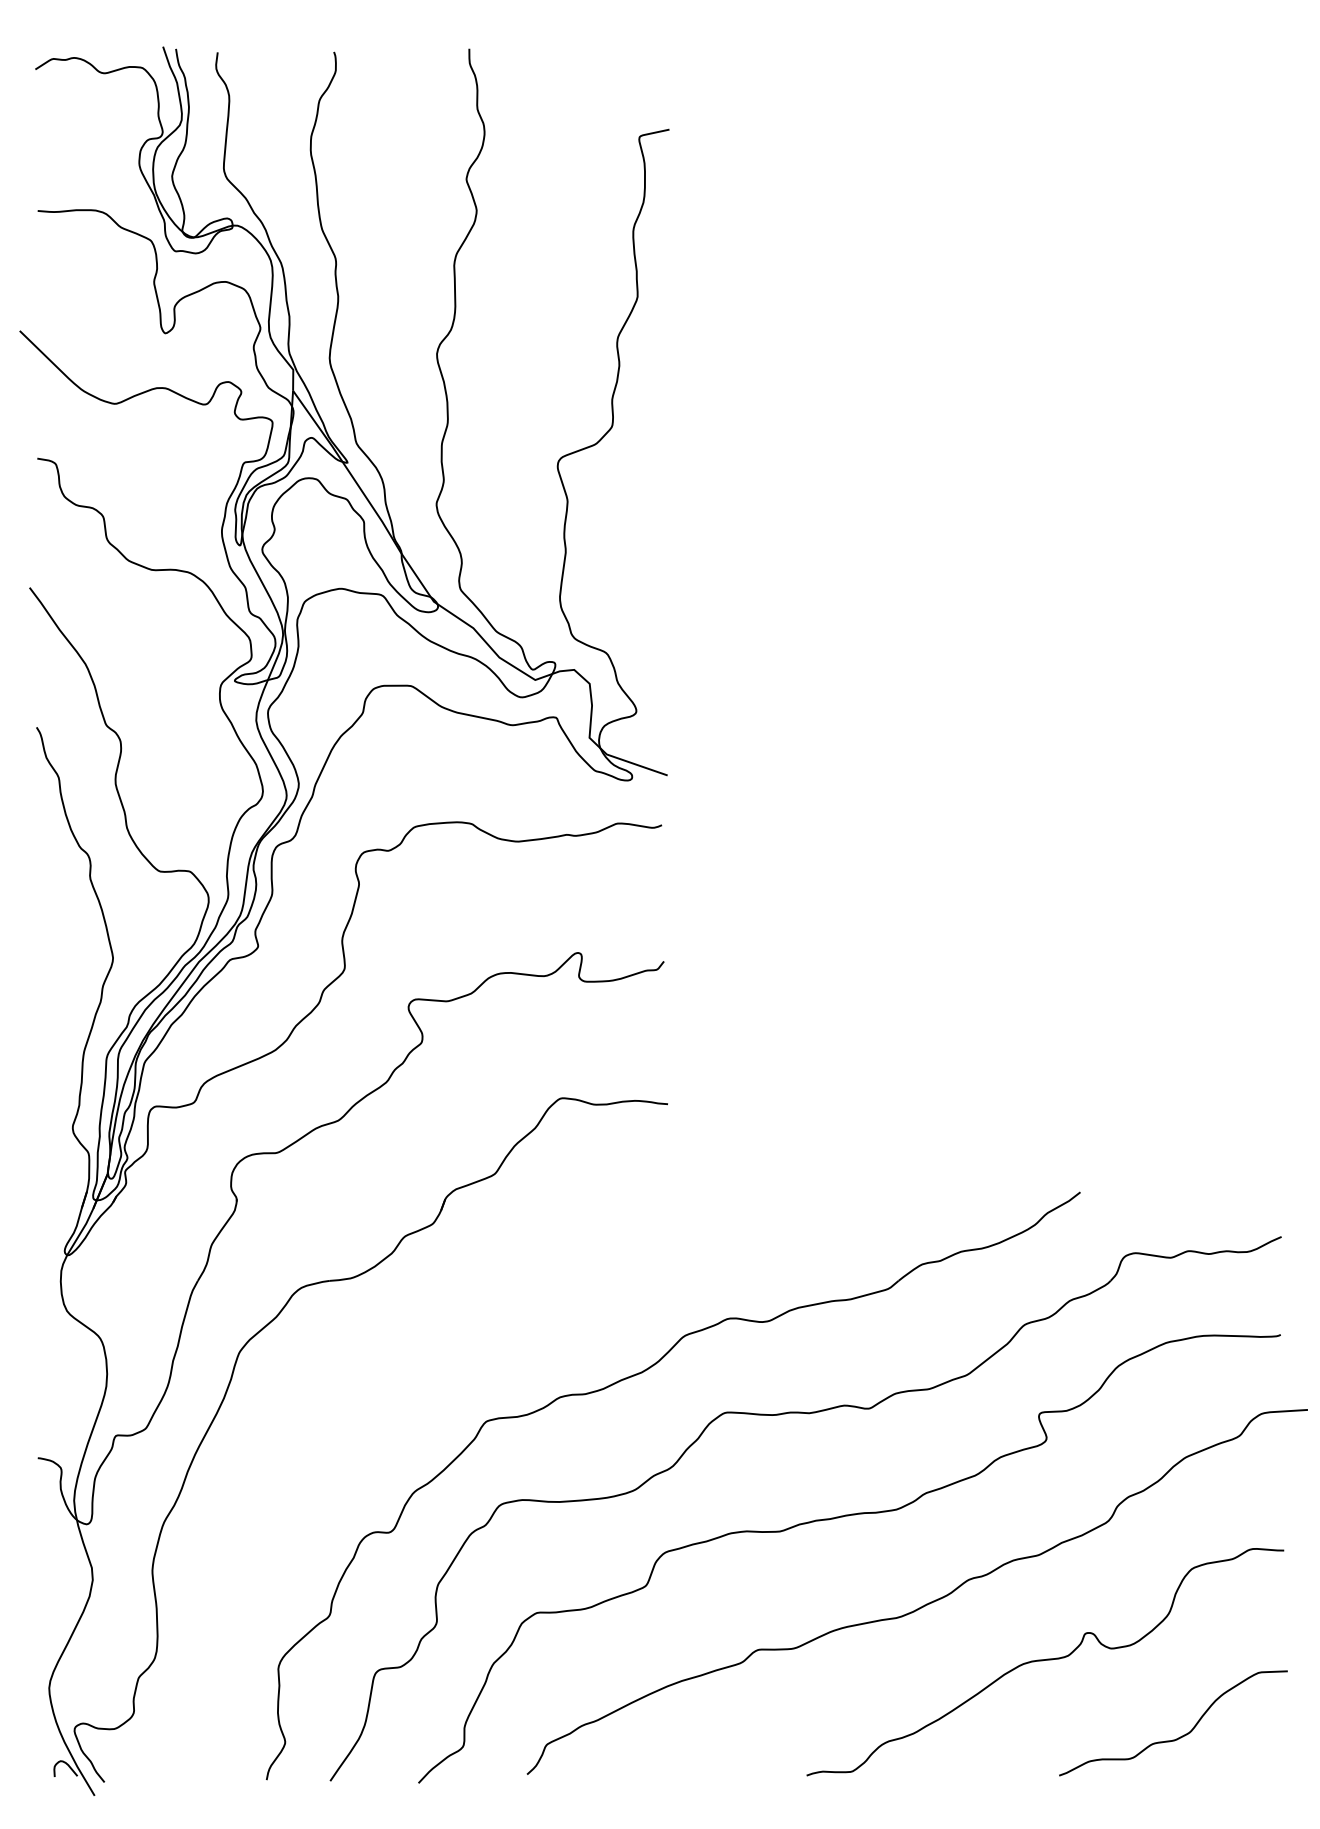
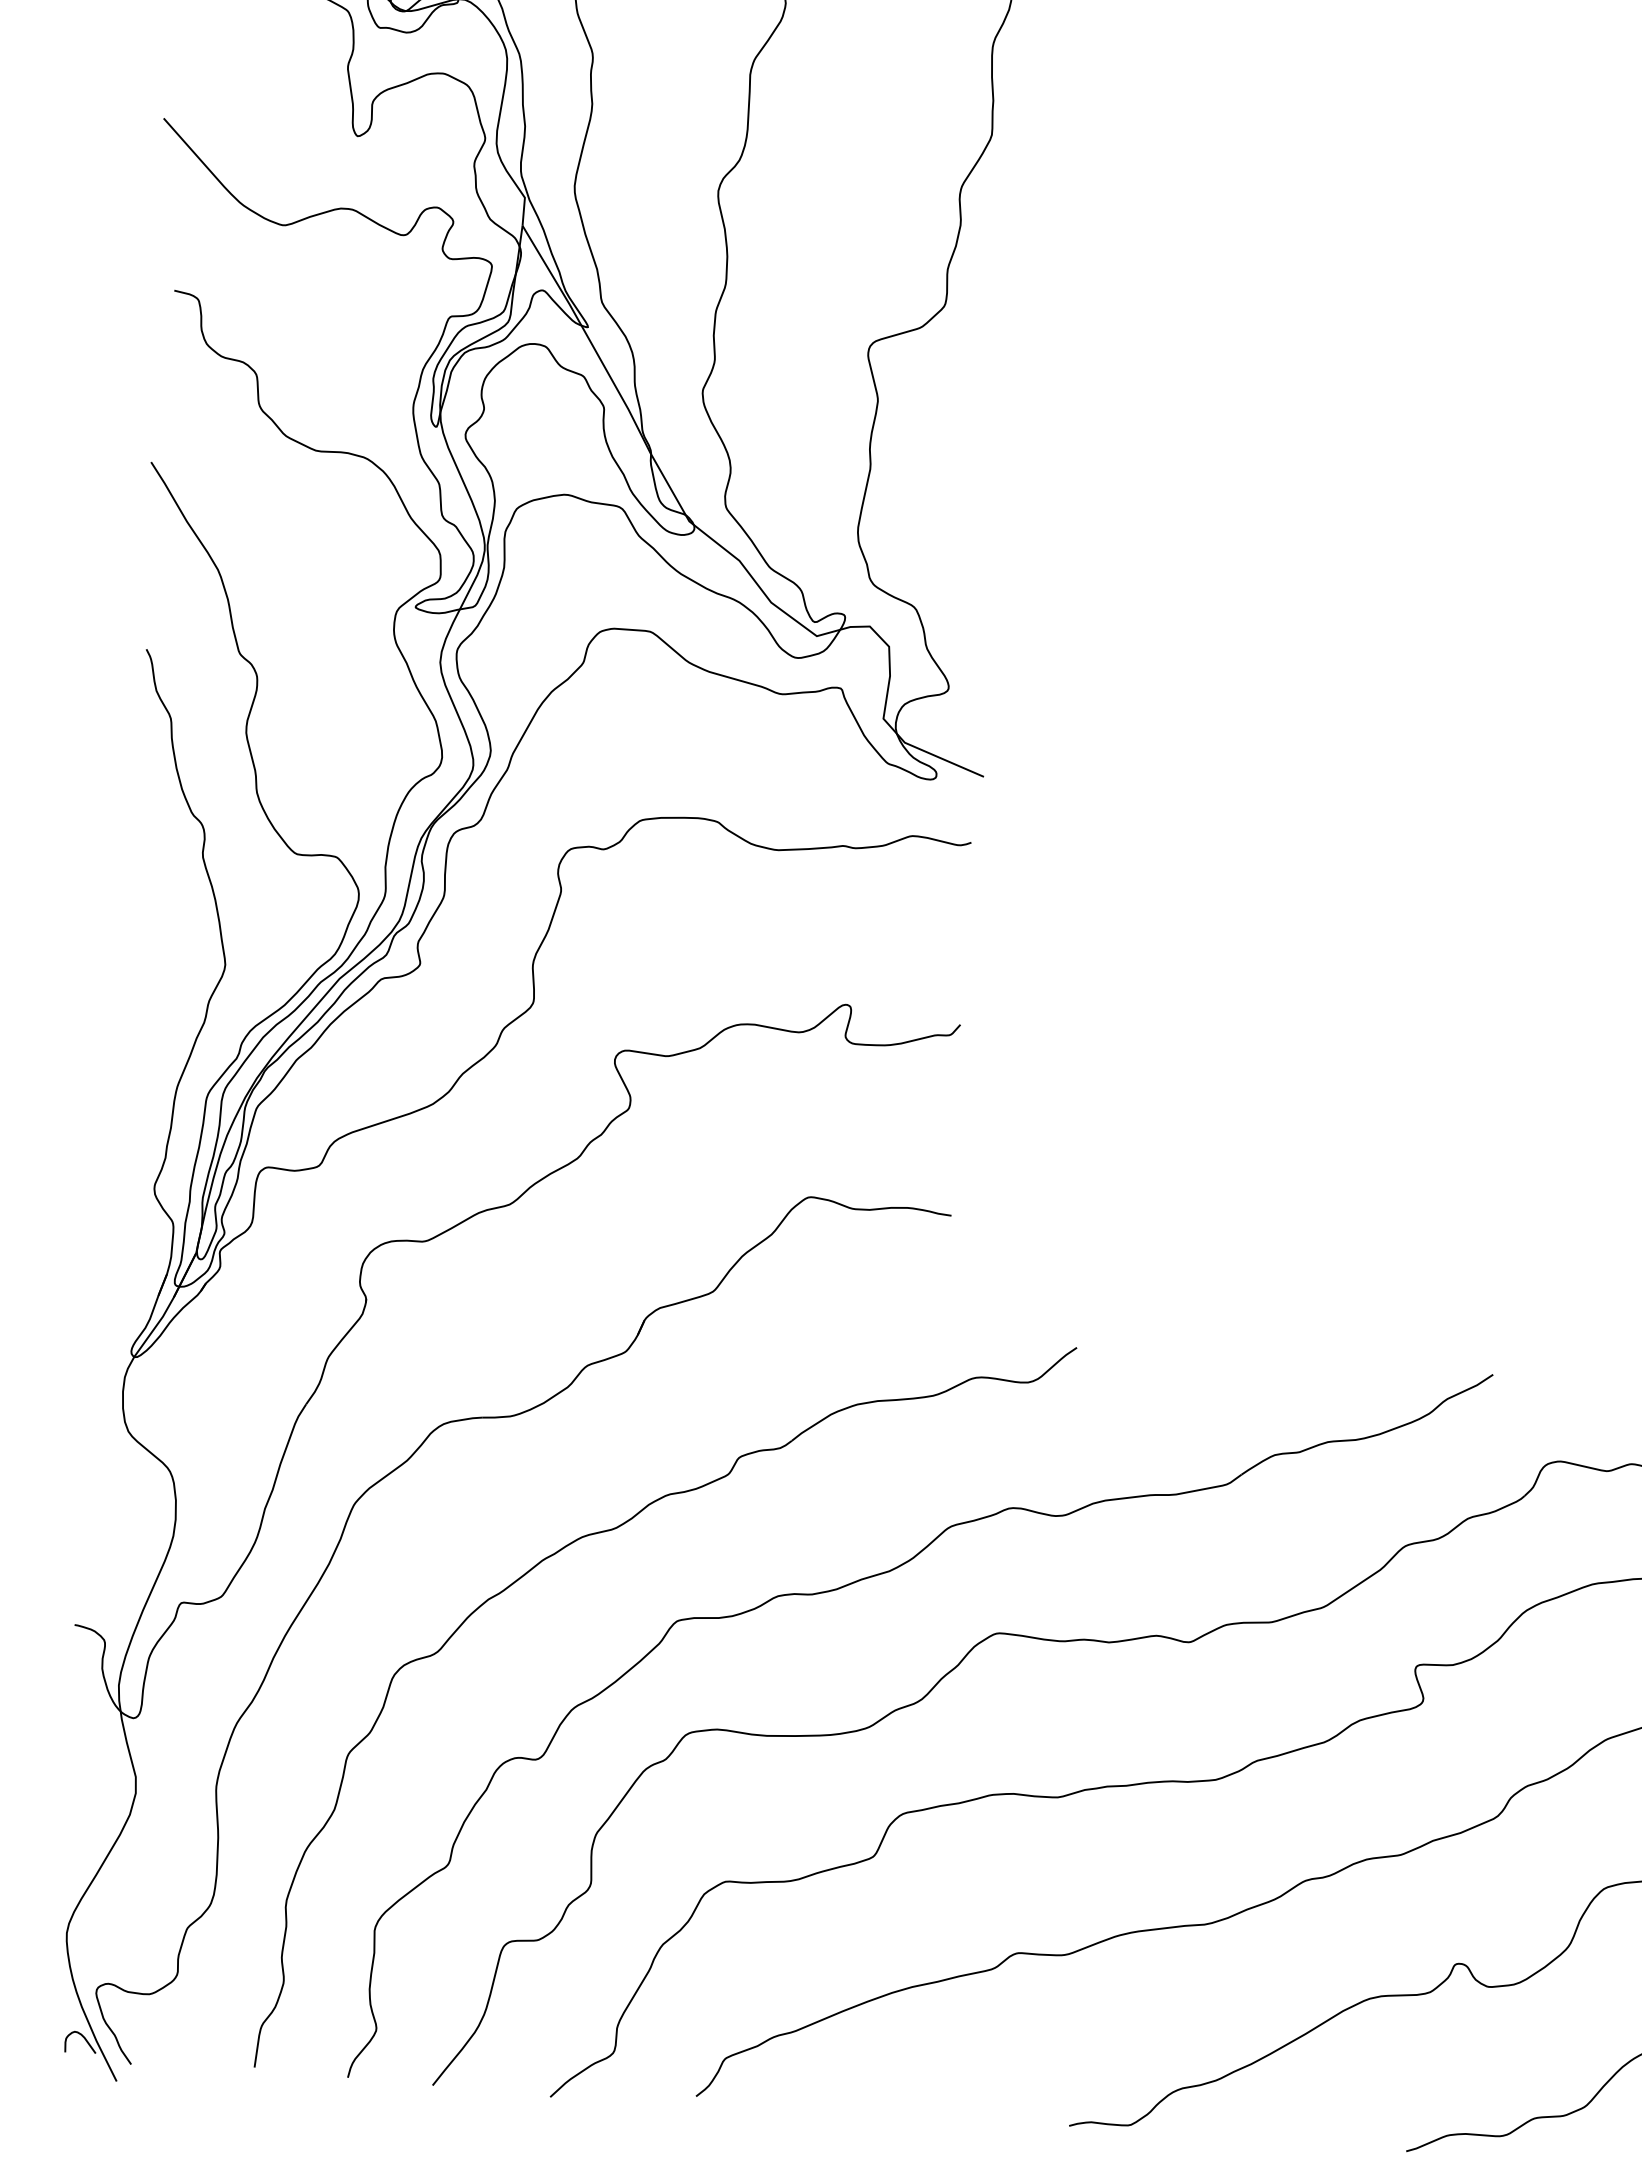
part: (434, 1357) -> (614, 1530), added

